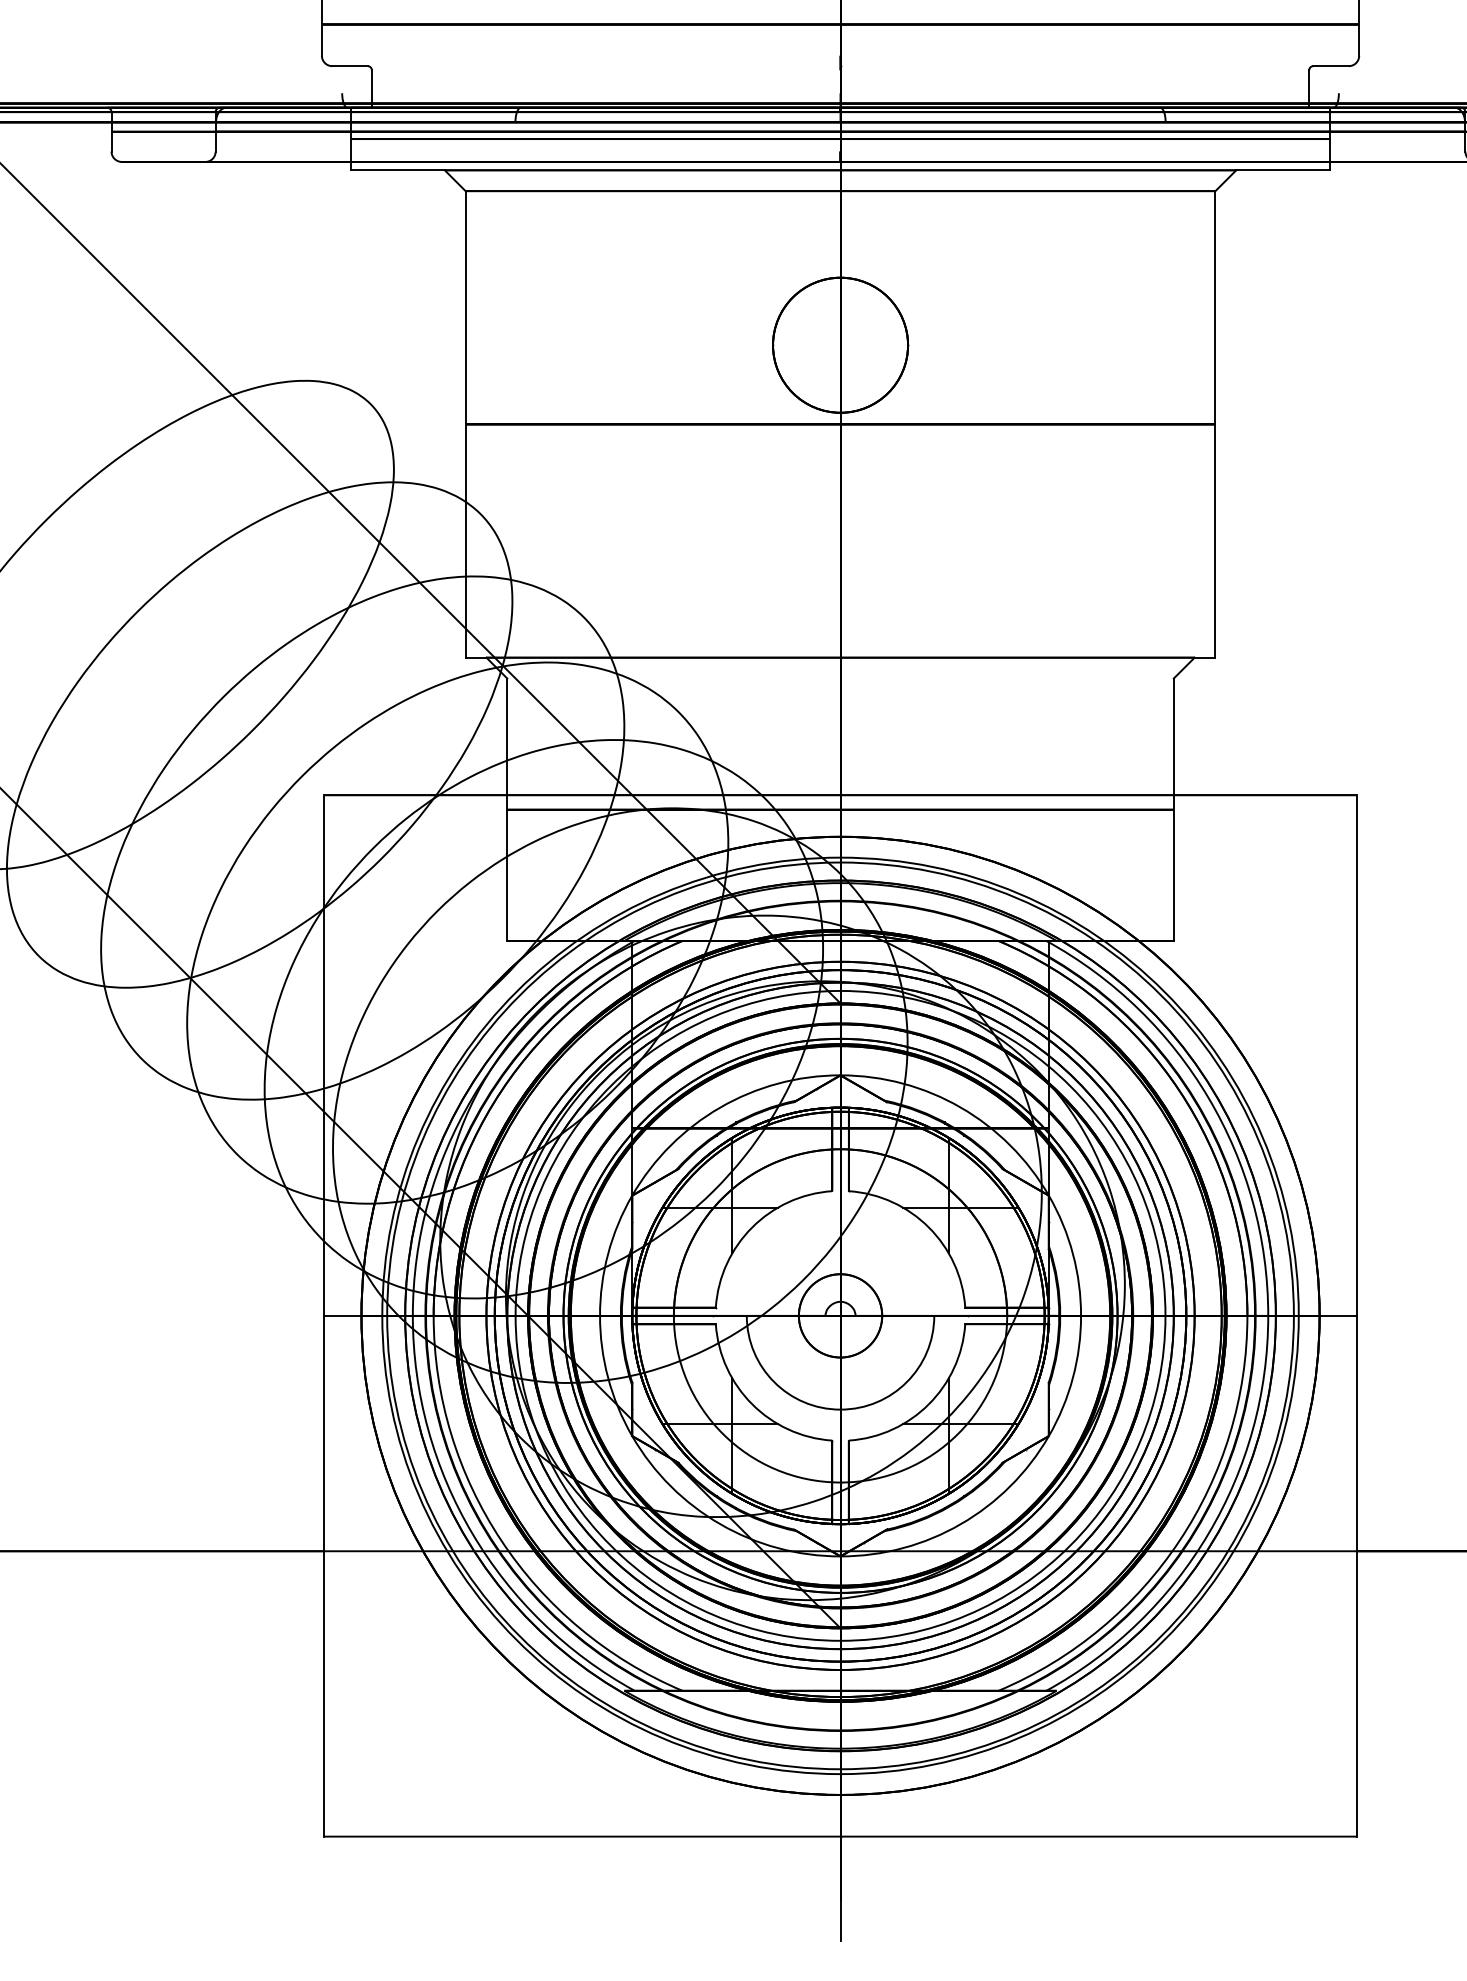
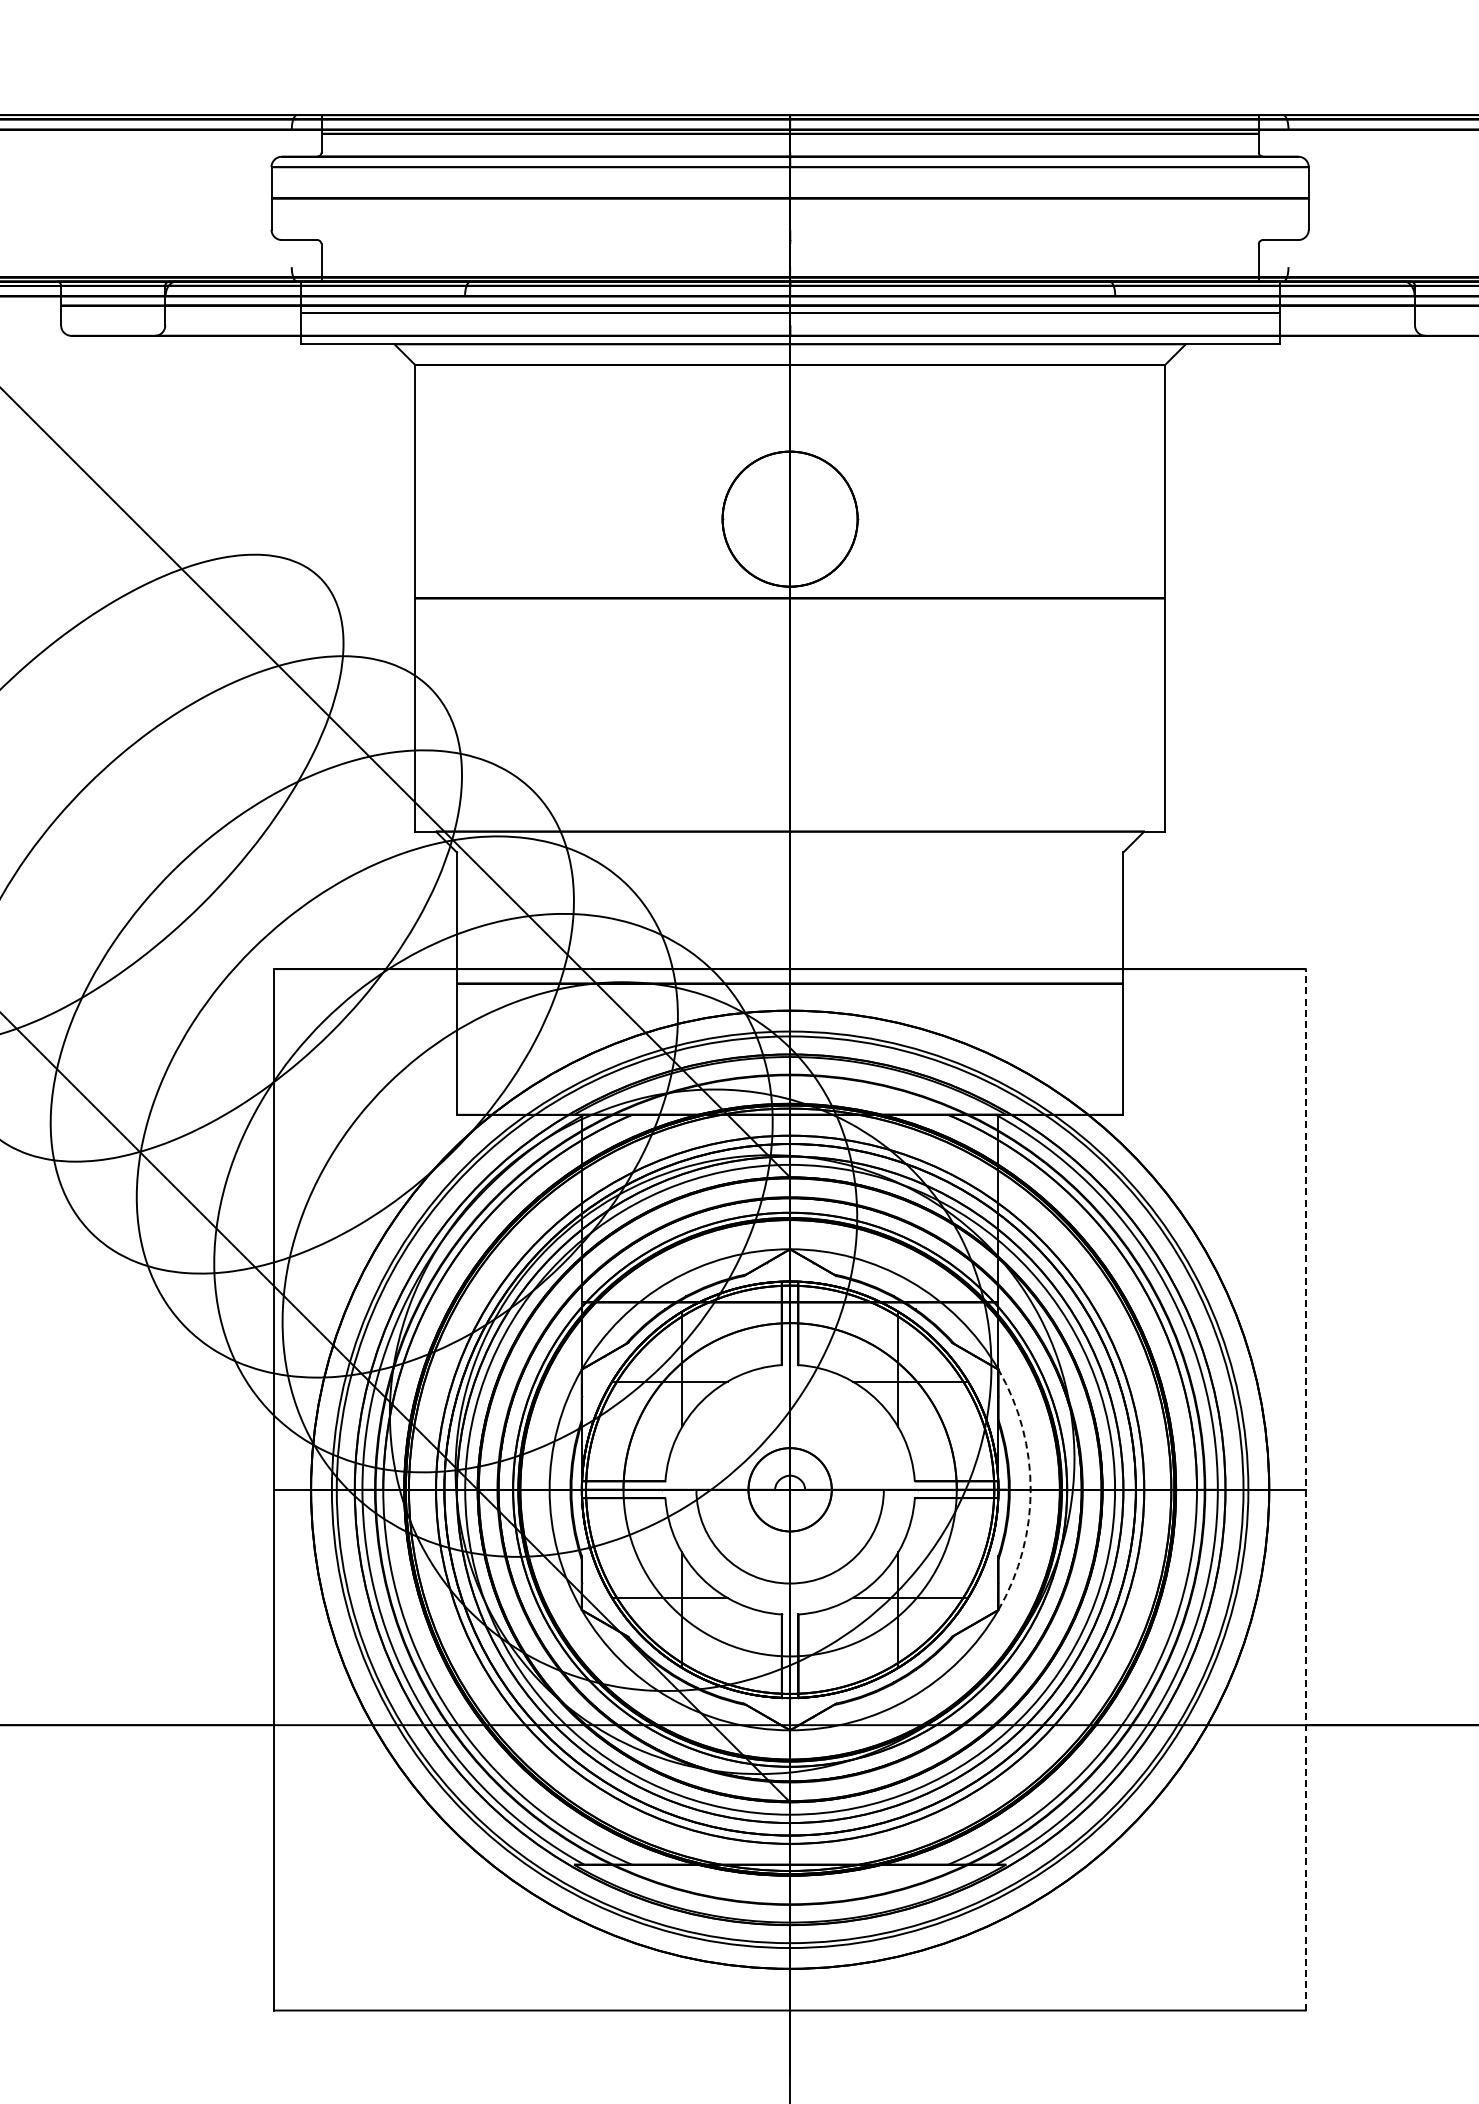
arc: (1080, 1315) -> (1030, 1489), solid -> dashed
line: (1356, 1315) -> (1306, 1489), solid -> dashed

